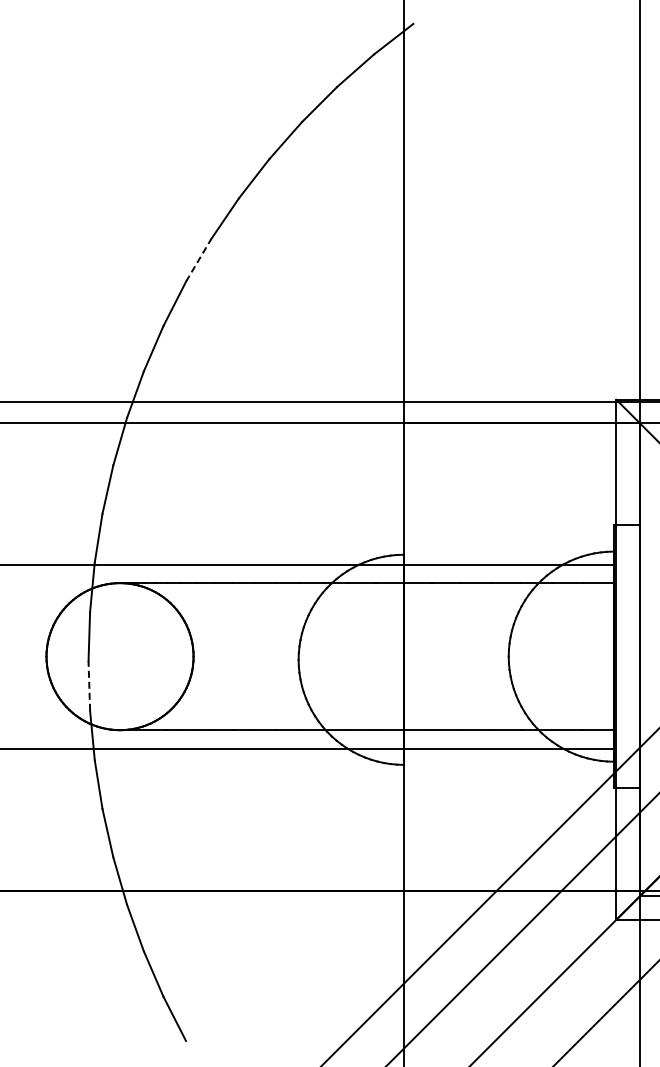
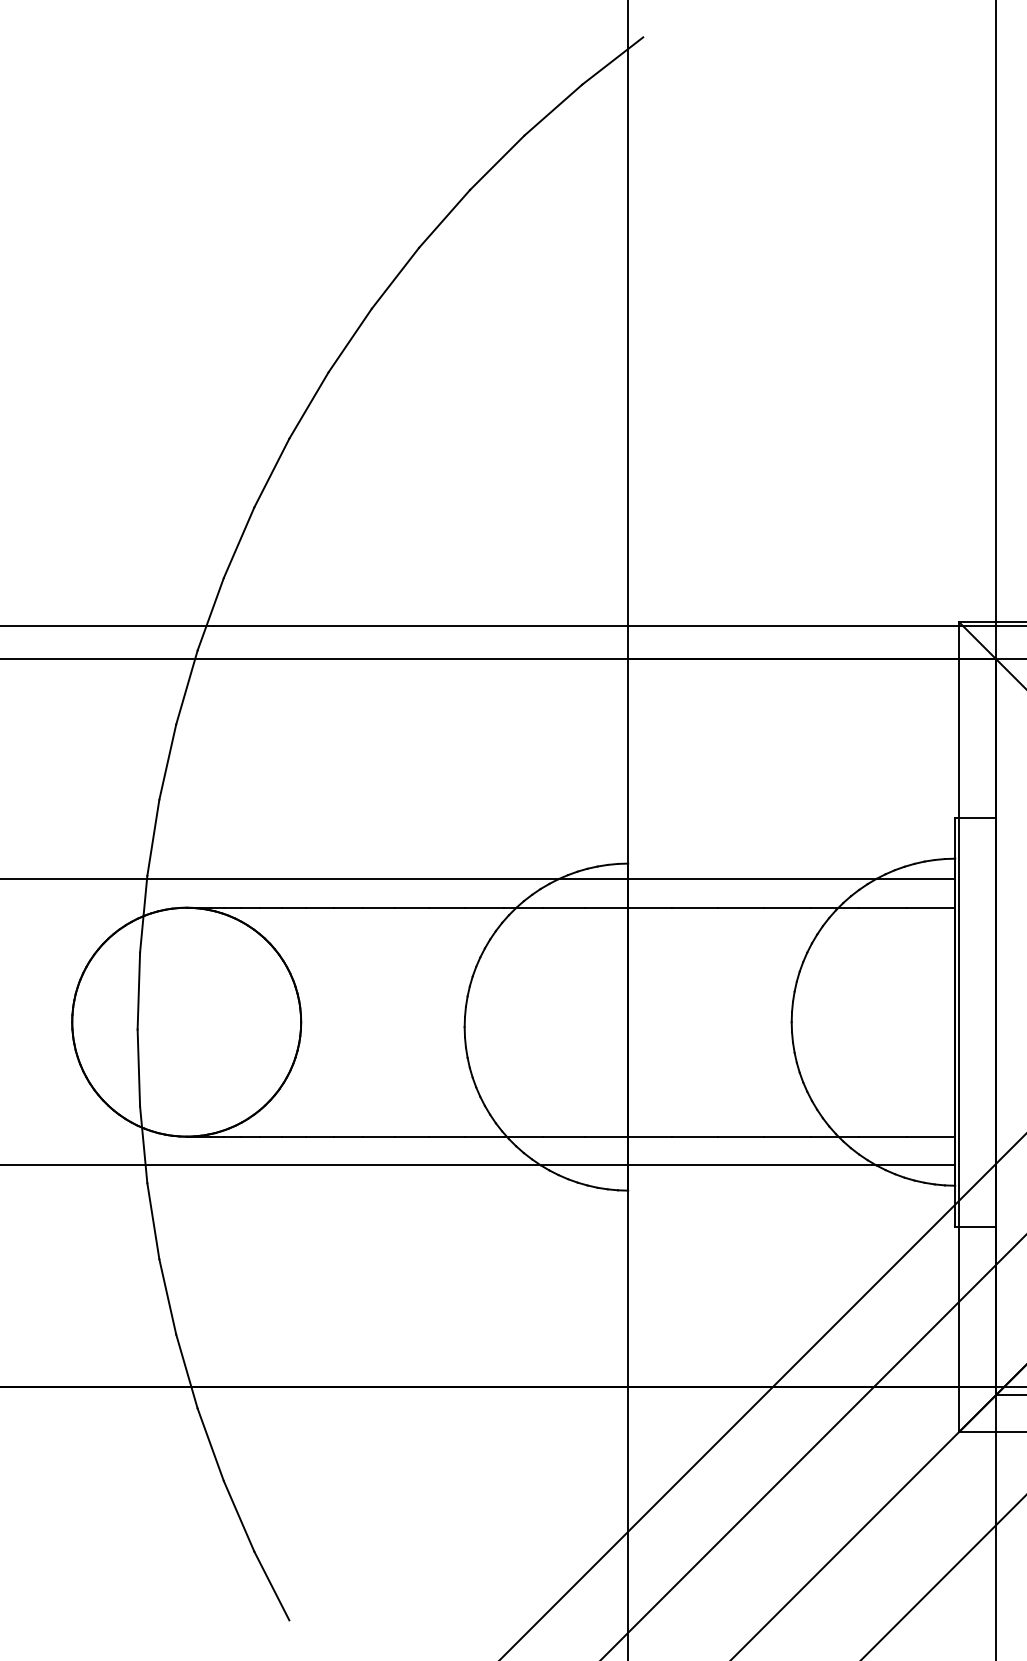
line: (198, 260) -> (308, 405), dashed -> solid
line: (89, 686) -> (139, 1068), dashed -> solid

